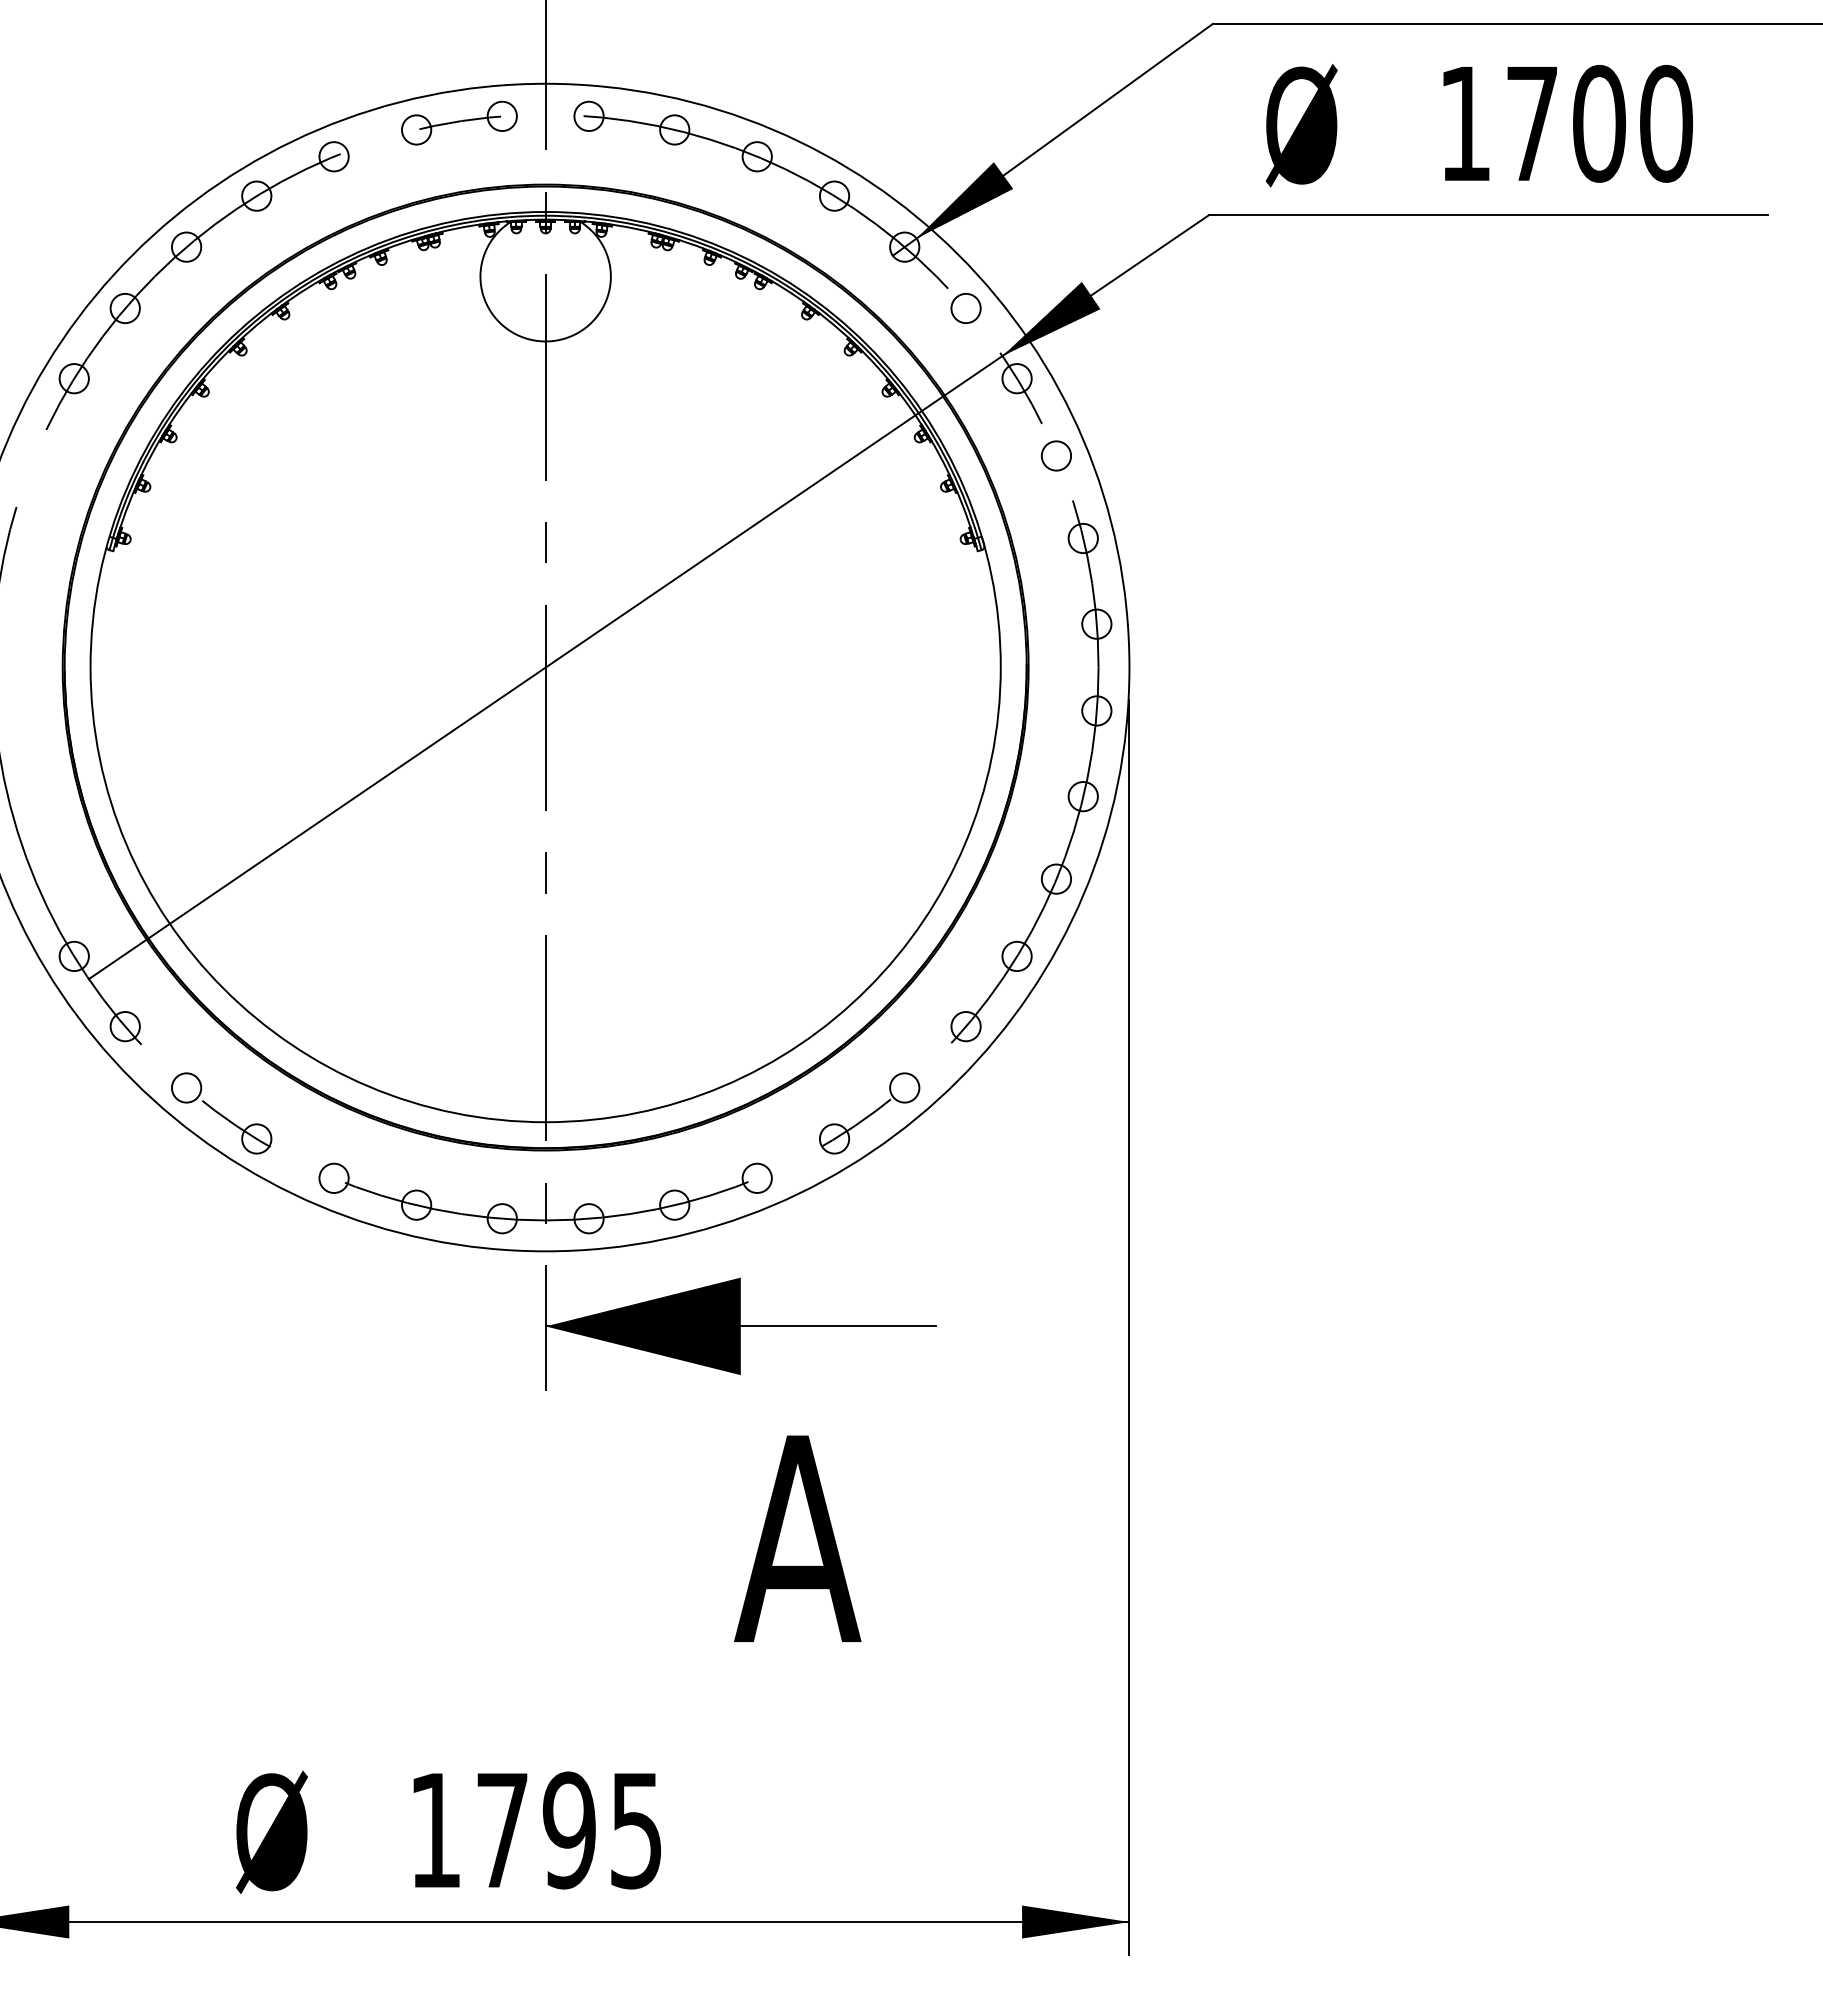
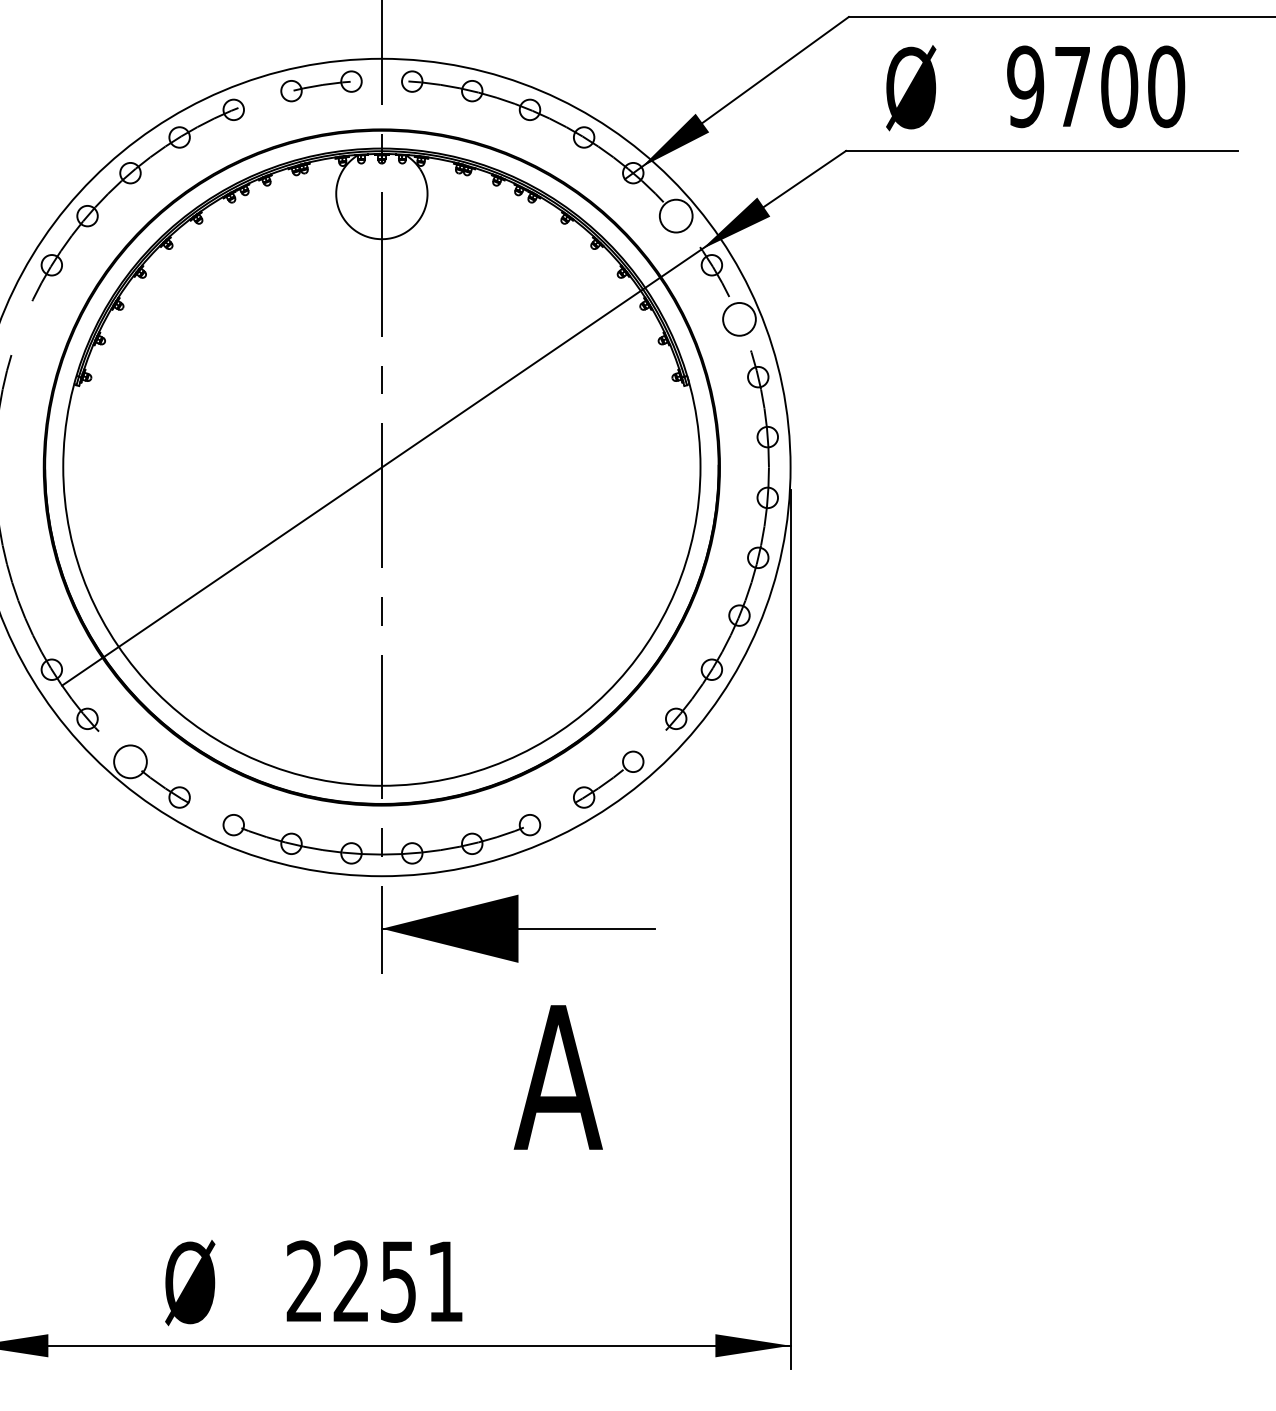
text: (1464, 123) -> (1025, 86), 1700 -> 9700
circle: (965, 308) -> (675, 216), size x1.6
circle: (1056, 455) -> (739, 319), size x1.6
circle: (186, 1087) -> (130, 761), size x1.6
text: (535, 1830) -> (374, 1281), 1795 -> 2251

